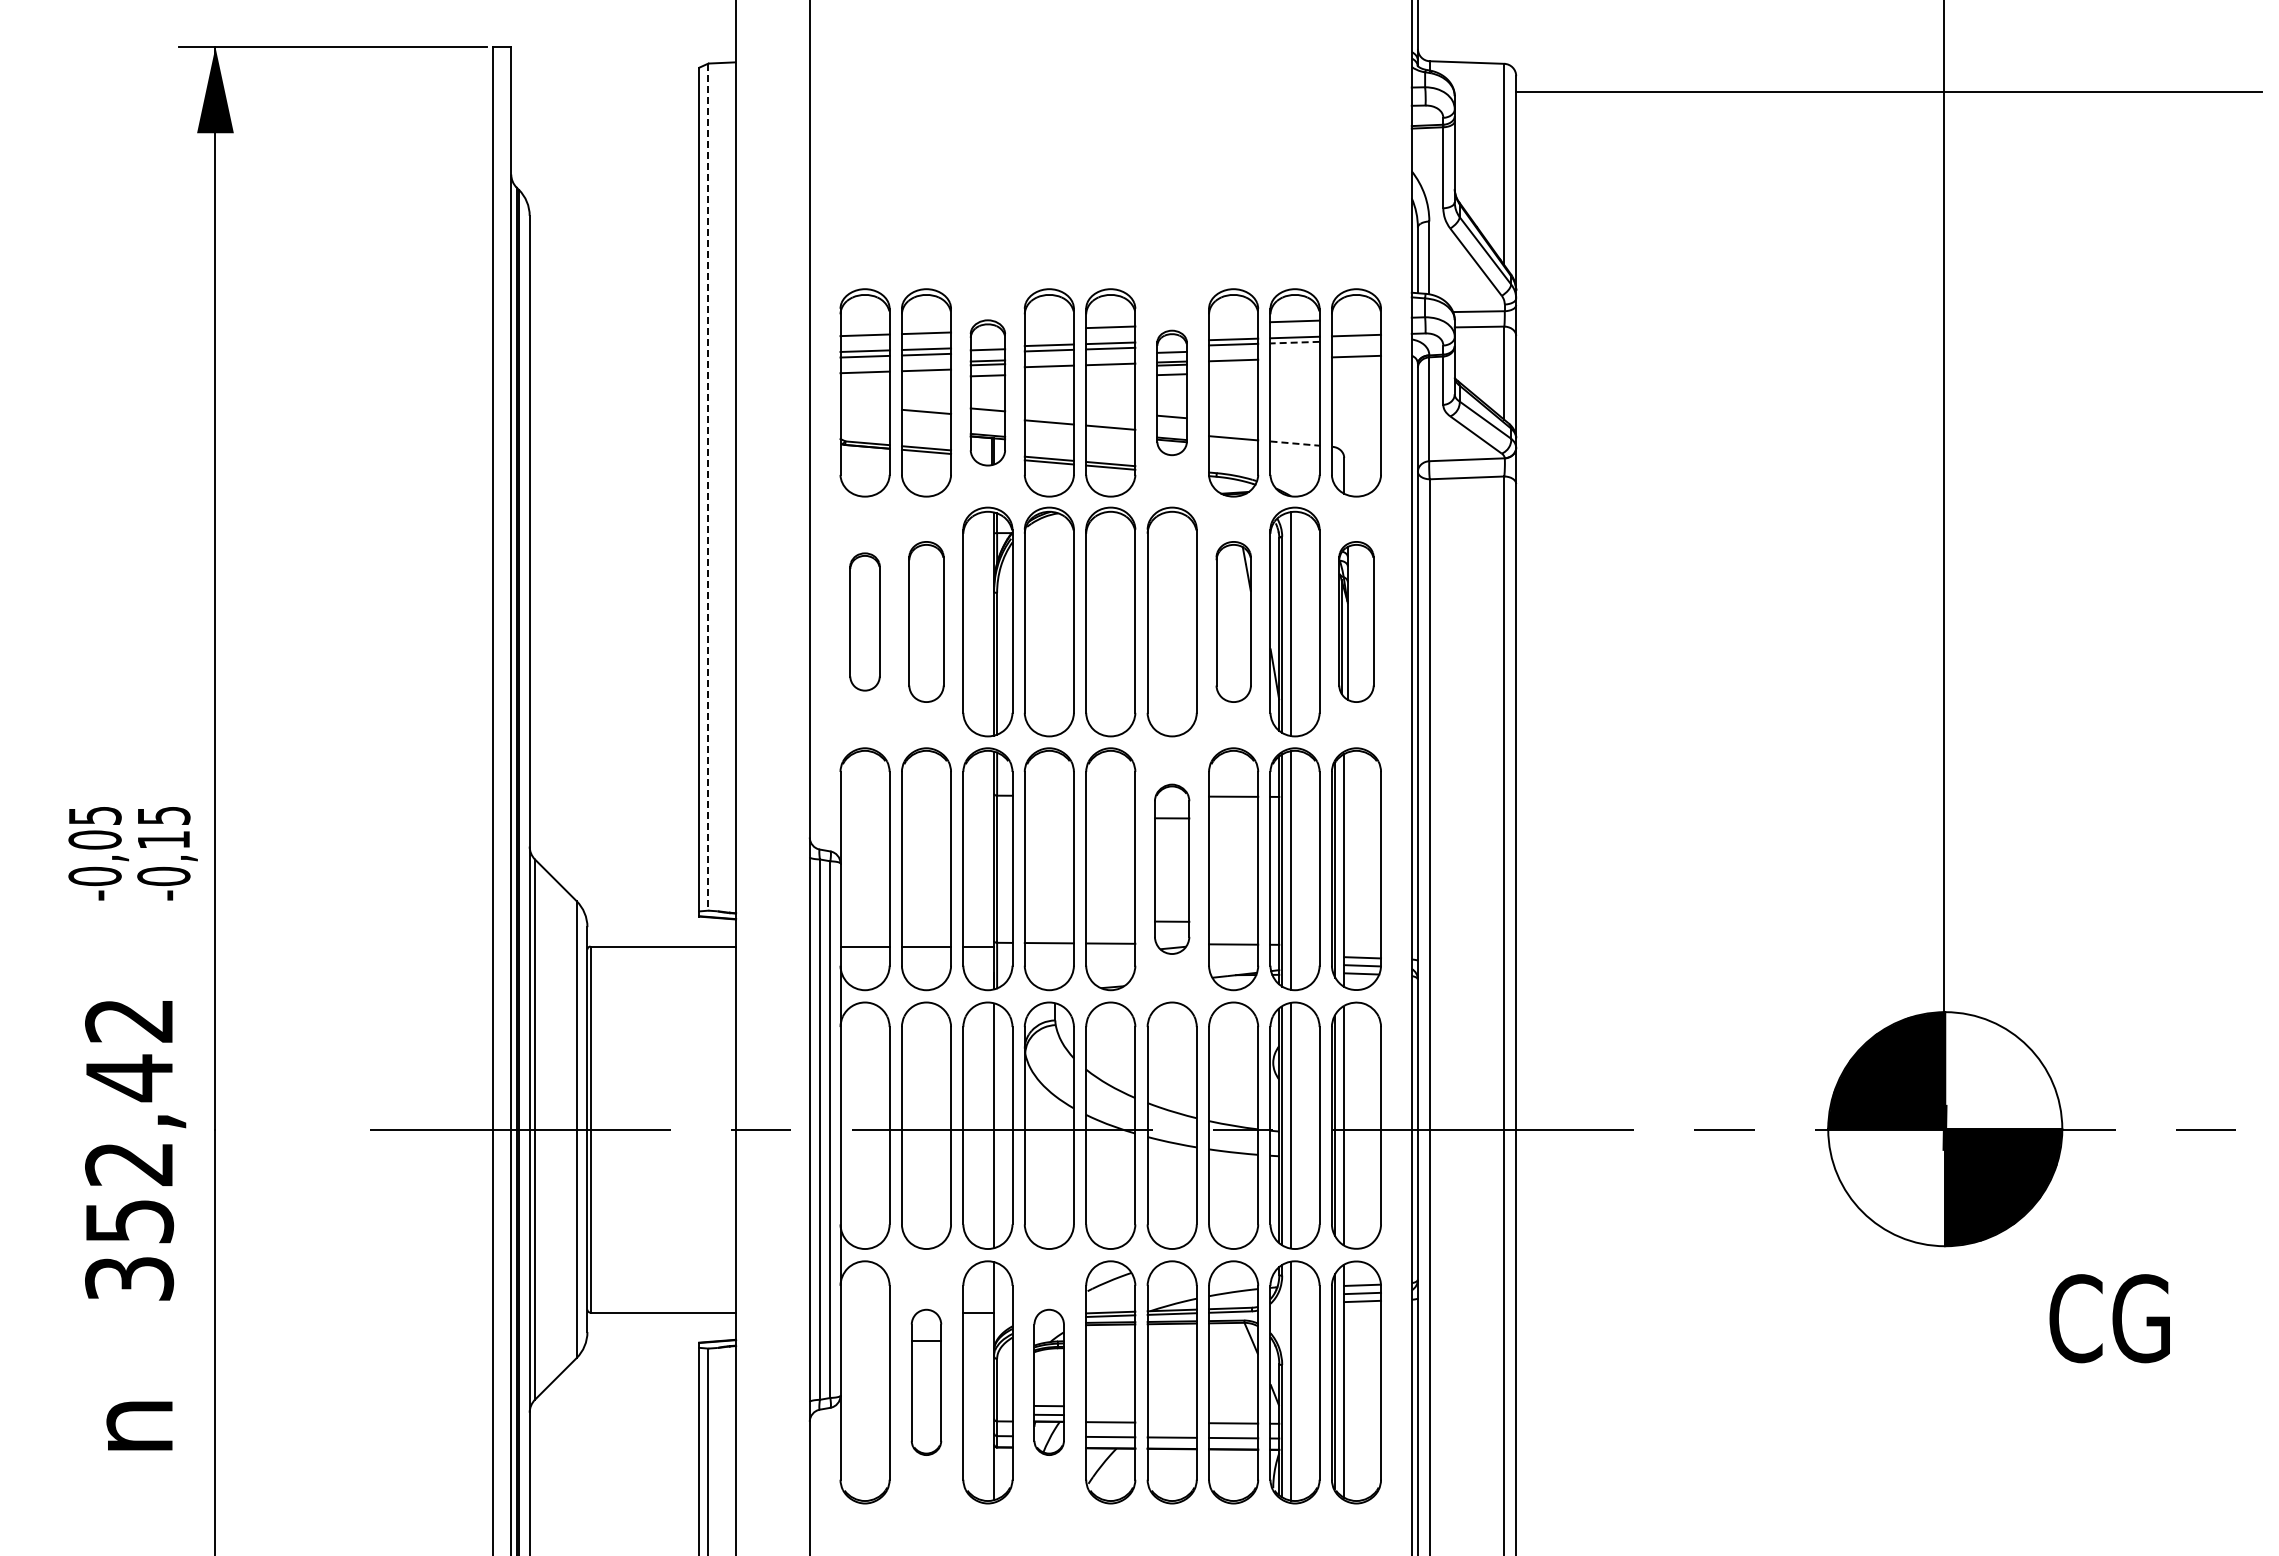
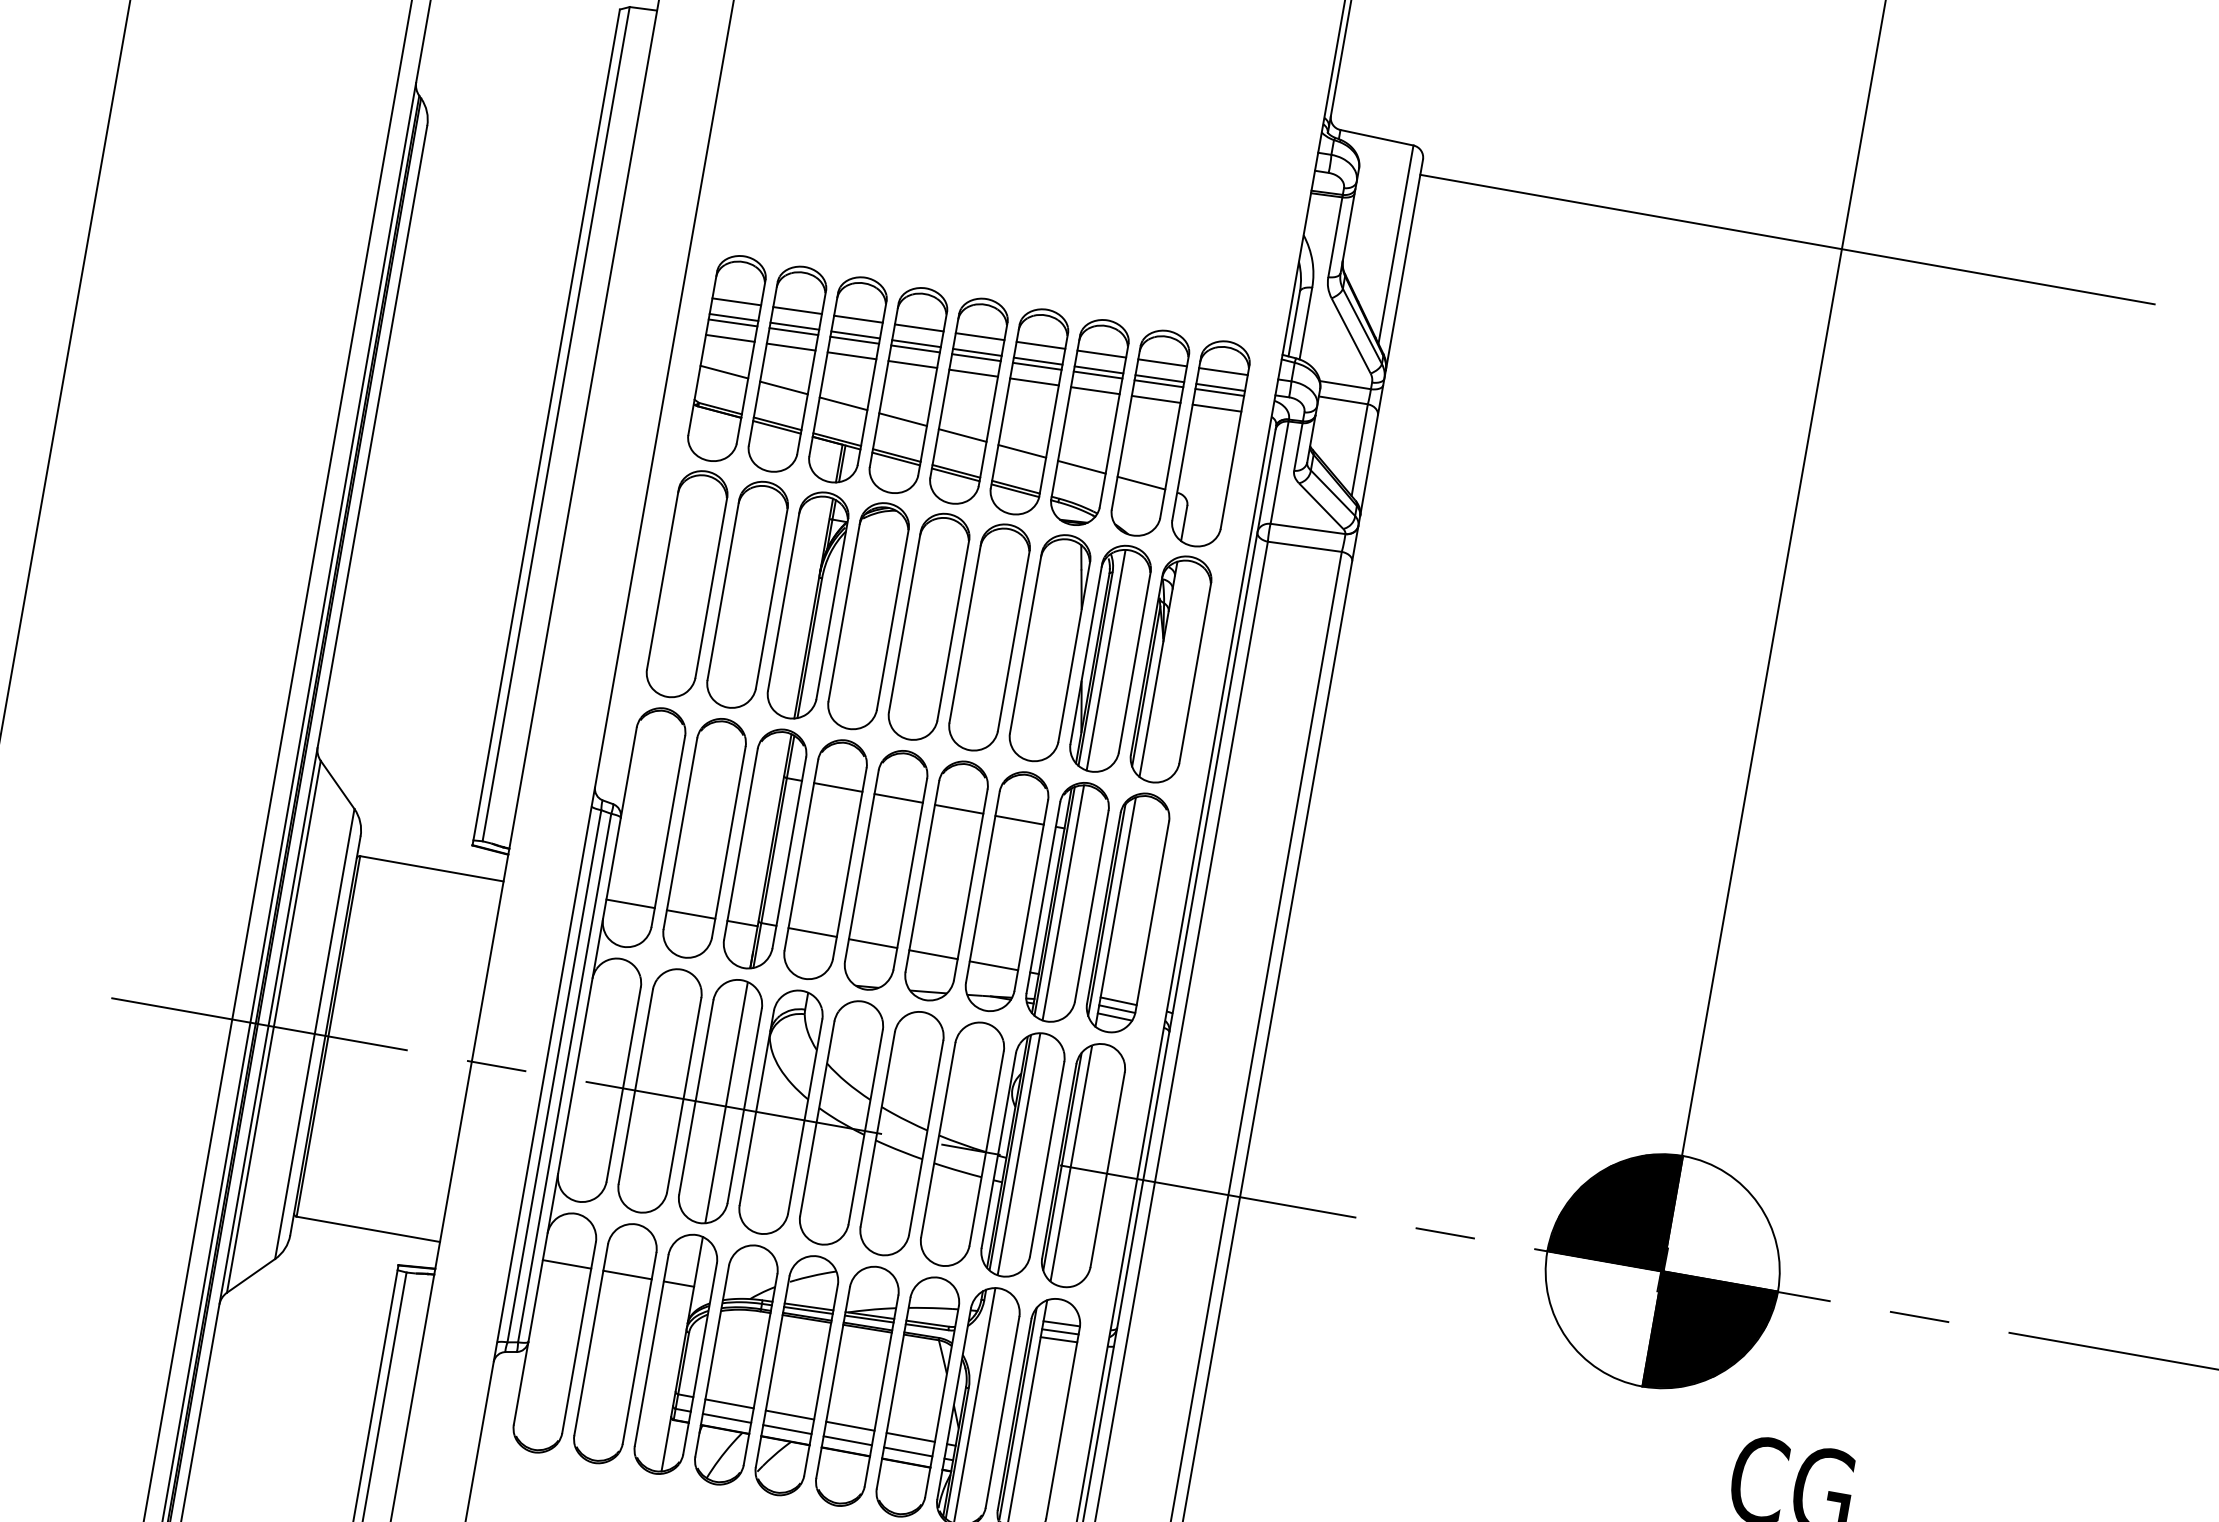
line: (1356, 319) -> (1223, 371), added
line: (1233, 323) -> (1101, 354), added
line: (1048, 329) -> (918, 327), added
line: (1356, 340) -> (1219, 392), added
line: (1295, 342) -> (1159, 383), dashed -> solid
line: (1294, 358) -> (1155, 399), added
part: (987, 392) -> (847, 379), size x1.43
part: (1171, 392) -> (1028, 411), size x1.67
line: (864, 406) -> (723, 371), added
line: (1295, 443) -> (1141, 483), dashed -> solid
line: (708, 487) -> (556, 424), dashed -> solid
part: (864, 621) -> (686, 583), size x1.67
part: (926, 621) -> (747, 594), size x1.43
part: (1233, 621) -> (1049, 647), size x1.43
part: (1356, 621) -> (1171, 669), size x1.43
line: (1048, 795) -> (837, 786), added
line: (1110, 796) -> (898, 798), added
part: (1171, 869) -> (945, 881), size x1.43
line: (864, 1312) -> (566, 1264), added
part: (926, 1382) -> (615, 1343), size x1.67
part: (1048, 1382) -> (735, 1364), size x1.67
line: (1171, 1422) -> (849, 1425), added

